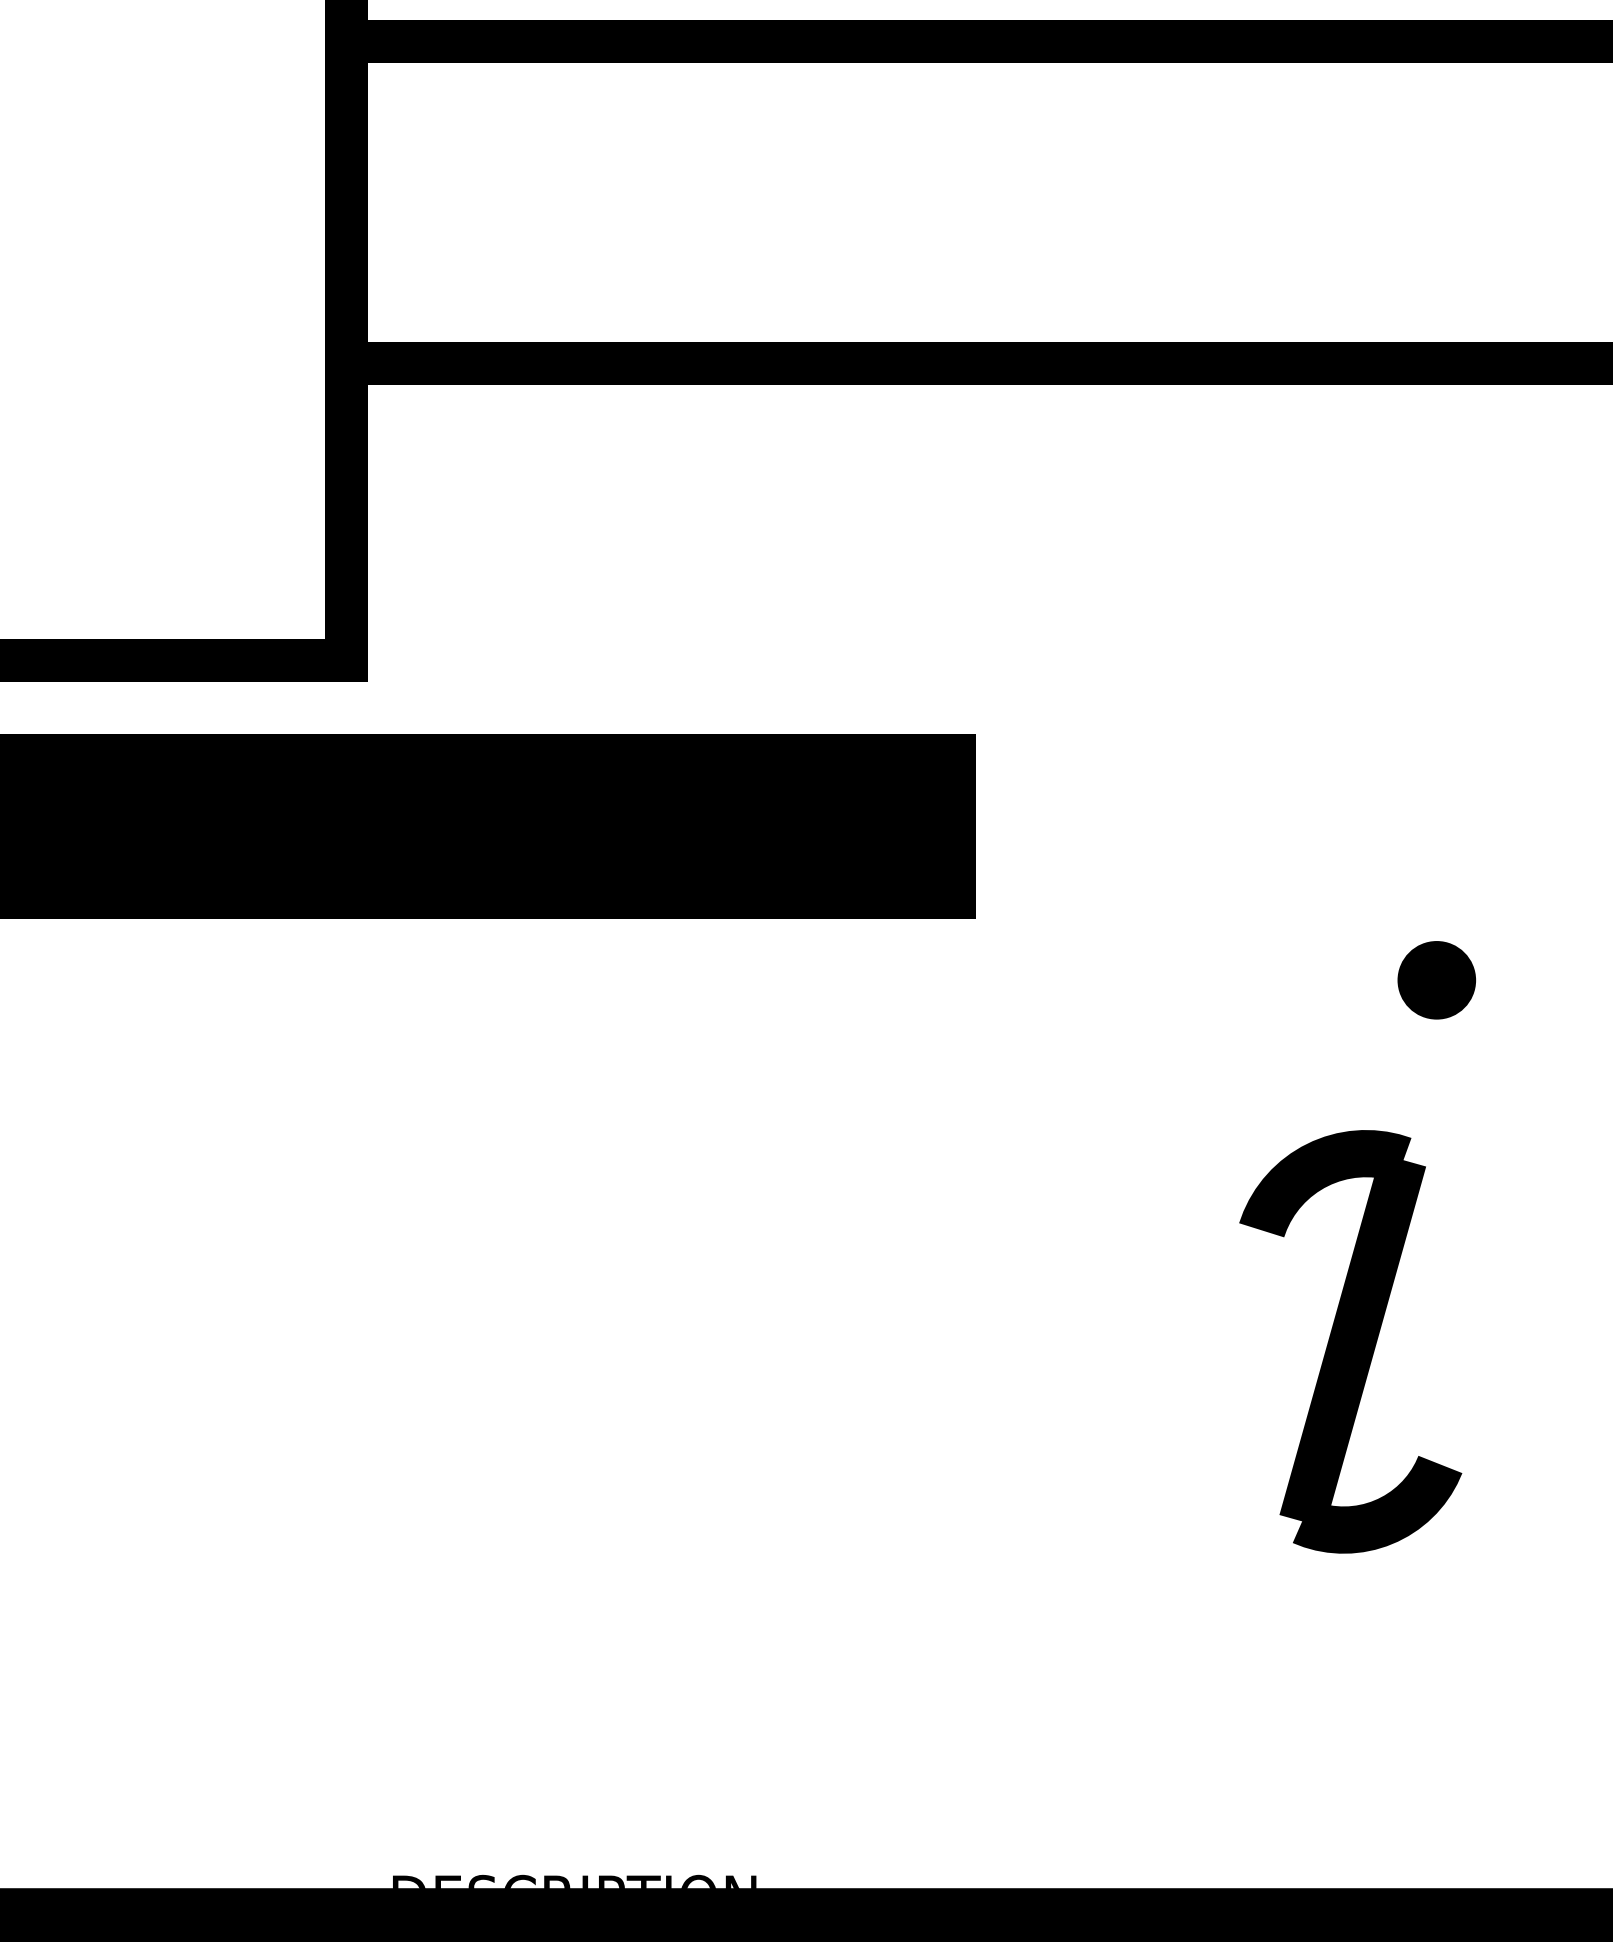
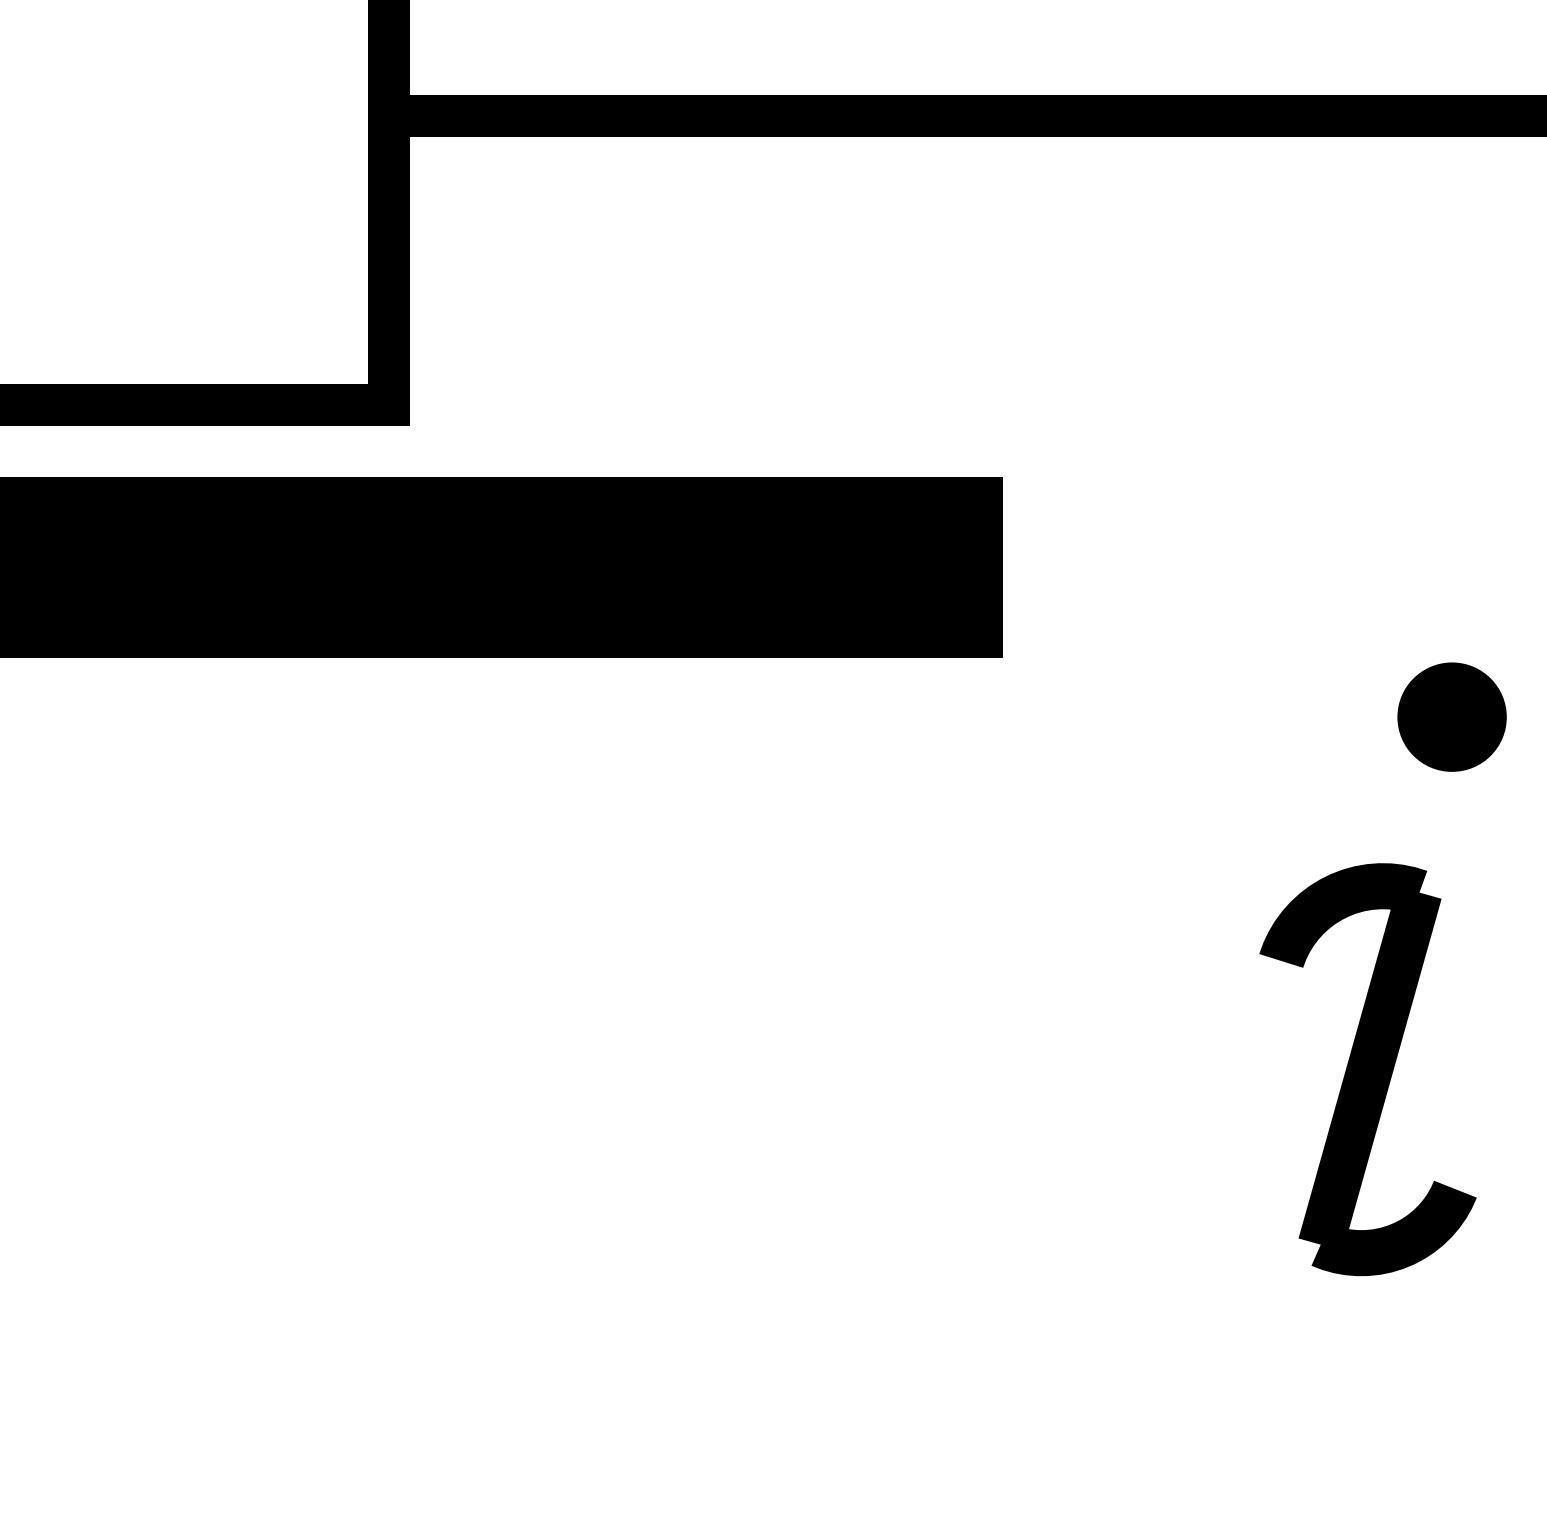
part: (1436, 980) -> (1451, 717), size x1.43

